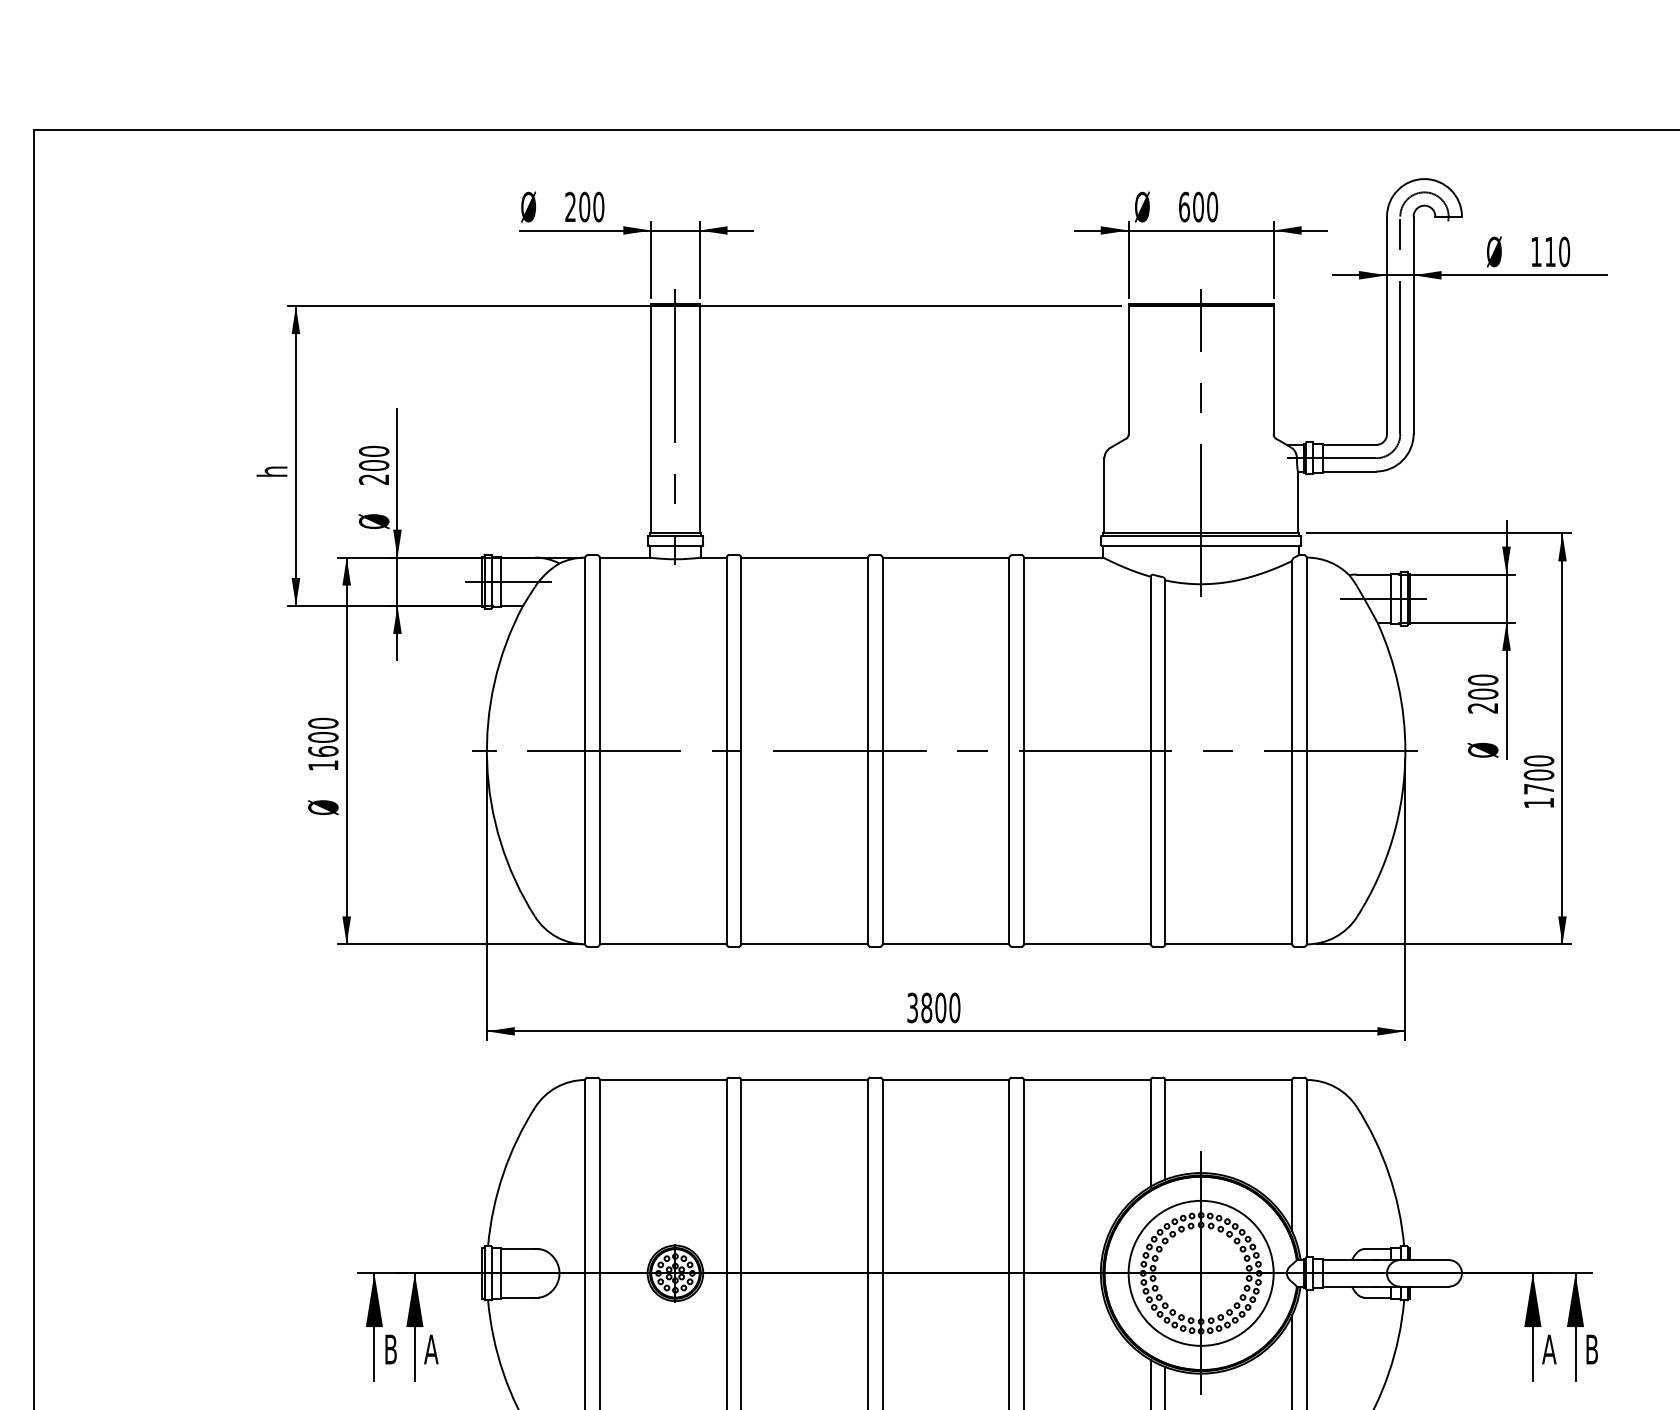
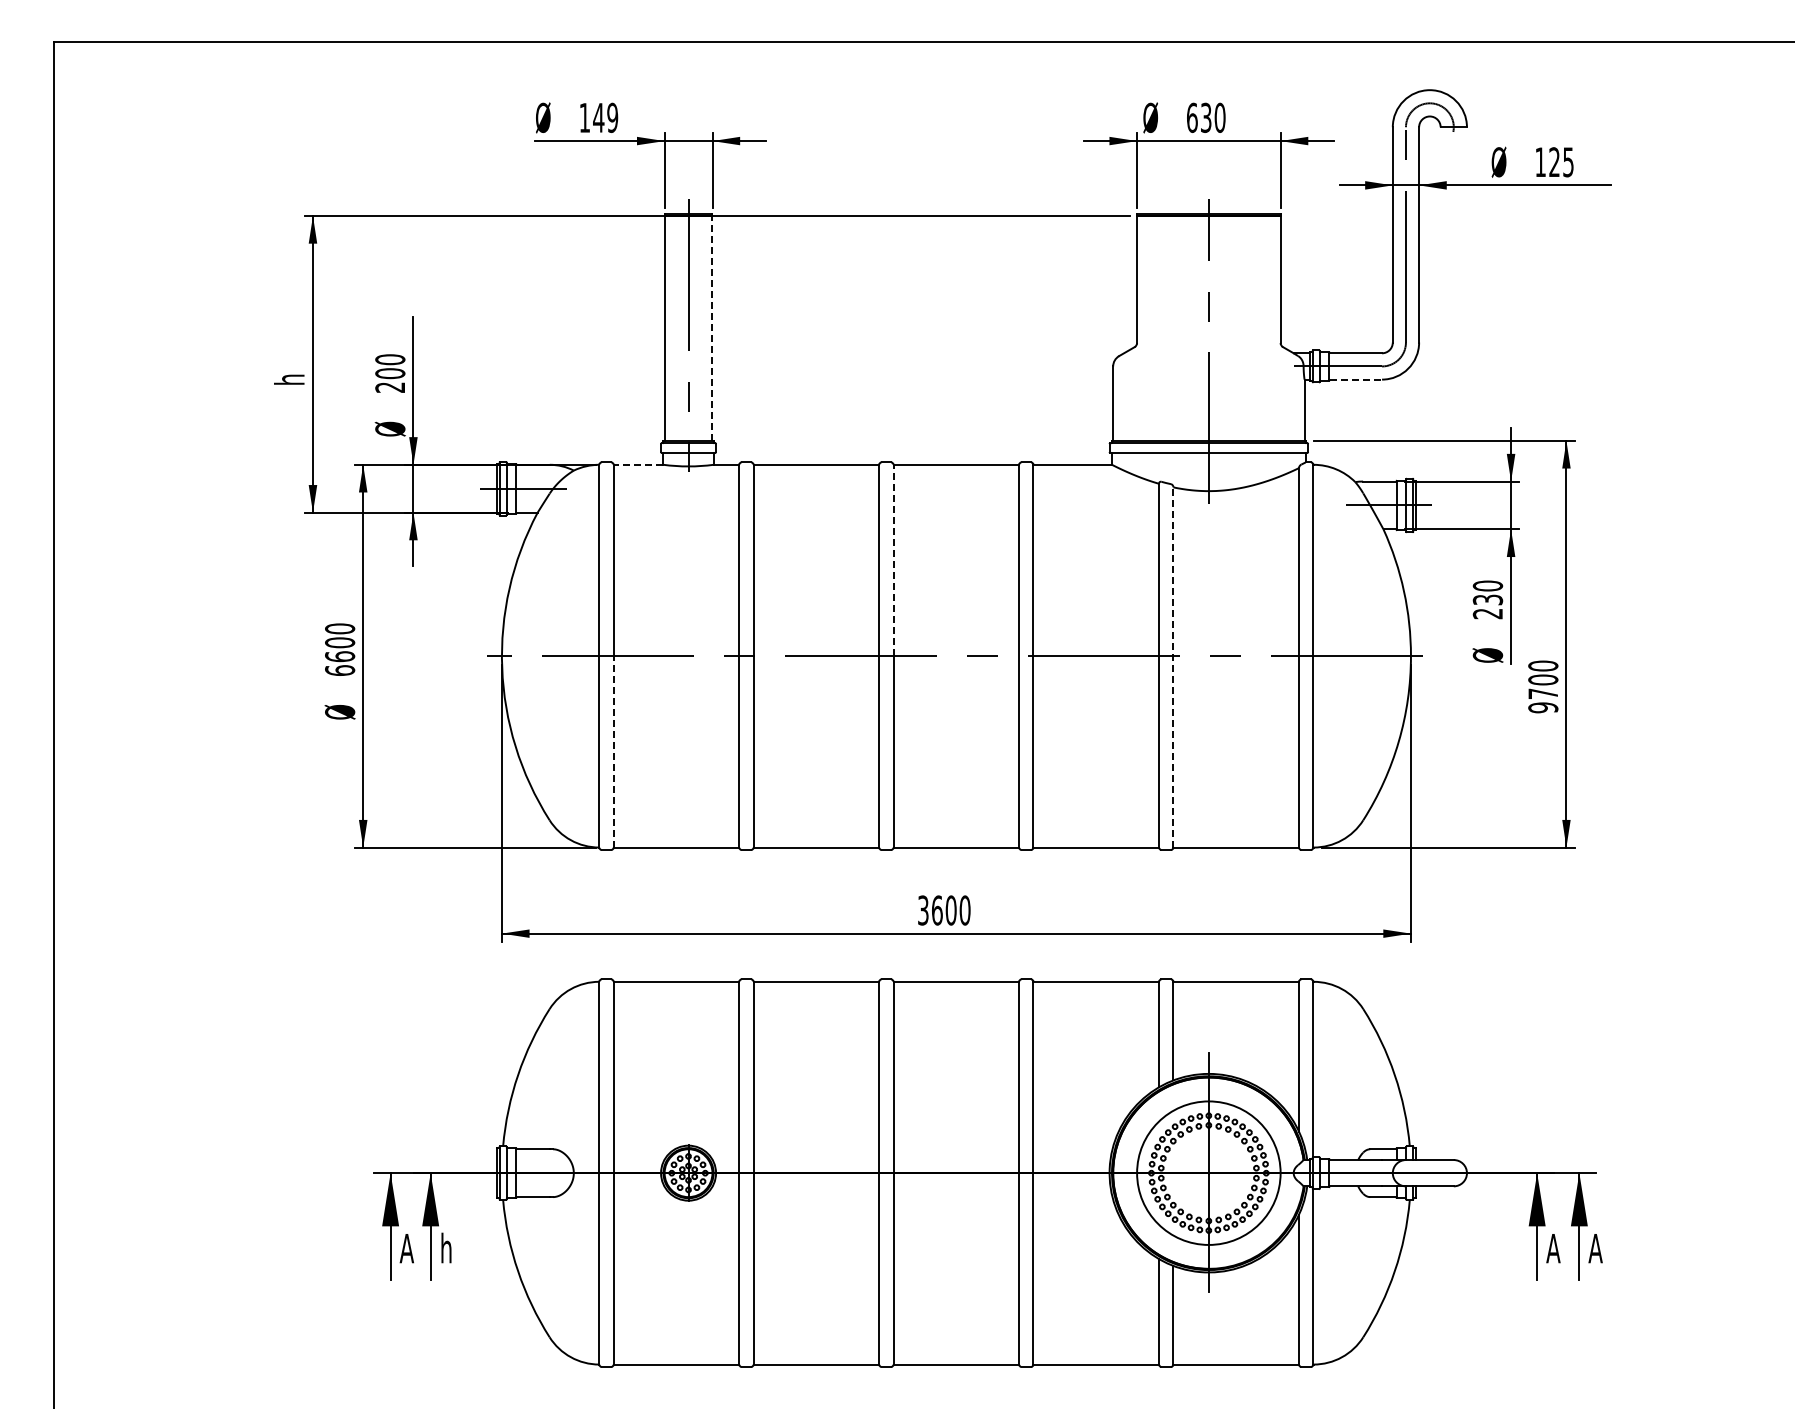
text: (584, 206) -> (598, 117), 200 -> 149
text: (1197, 206) -> (1205, 117), 600 -> 630
text: (1557, 252) -> (1561, 162), 110 -> 125
line: (699, 418) -> (712, 327), solid -> dashed
line: (1350, 471) -> (1356, 379), solid -> dashed
line: (624, 557) -> (638, 464), solid -> dashed
line: (882, 654) -> (893, 560), solid -> dashed
text: (1483, 693) -> (1488, 599), 200 -> 230
line: (1165, 761) -> (1173, 666), solid -> dashed
text: (323, 765) -> (340, 670), 1600 -> 6600
text: (1539, 802) -> (1543, 707), 1700 -> 9700
line: (599, 847) -> (613, 751), solid -> dashed
text: (925, 1007) -> (936, 910), 3800 -> 3600
text: (430, 1348) -> (446, 1247), A -> h
text: (390, 1349) -> (406, 1248), B -> A
text: (1591, 1349) -> (1595, 1248), B -> A

